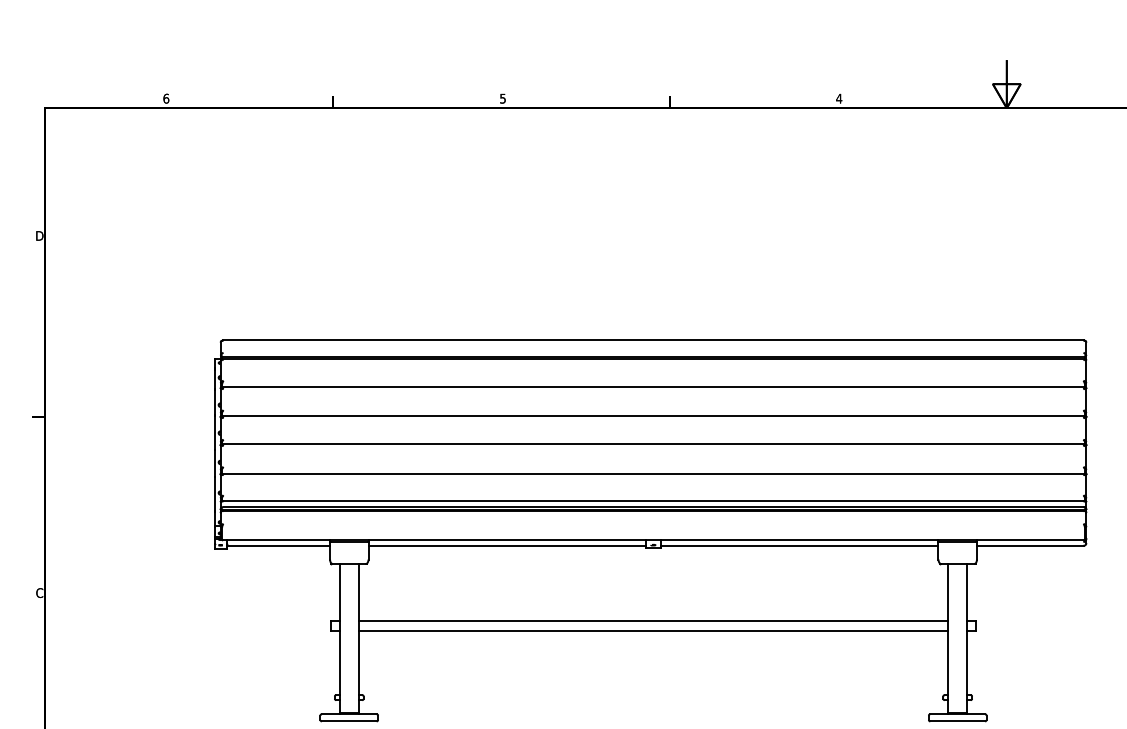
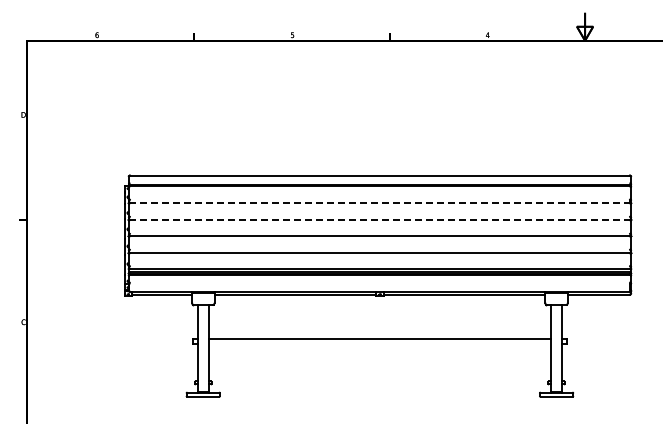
line: (652, 386) -> (379, 202), solid -> dashed
line: (652, 416) -> (379, 219), solid -> dashed
line: (652, 631) -> (379, 344), removed

